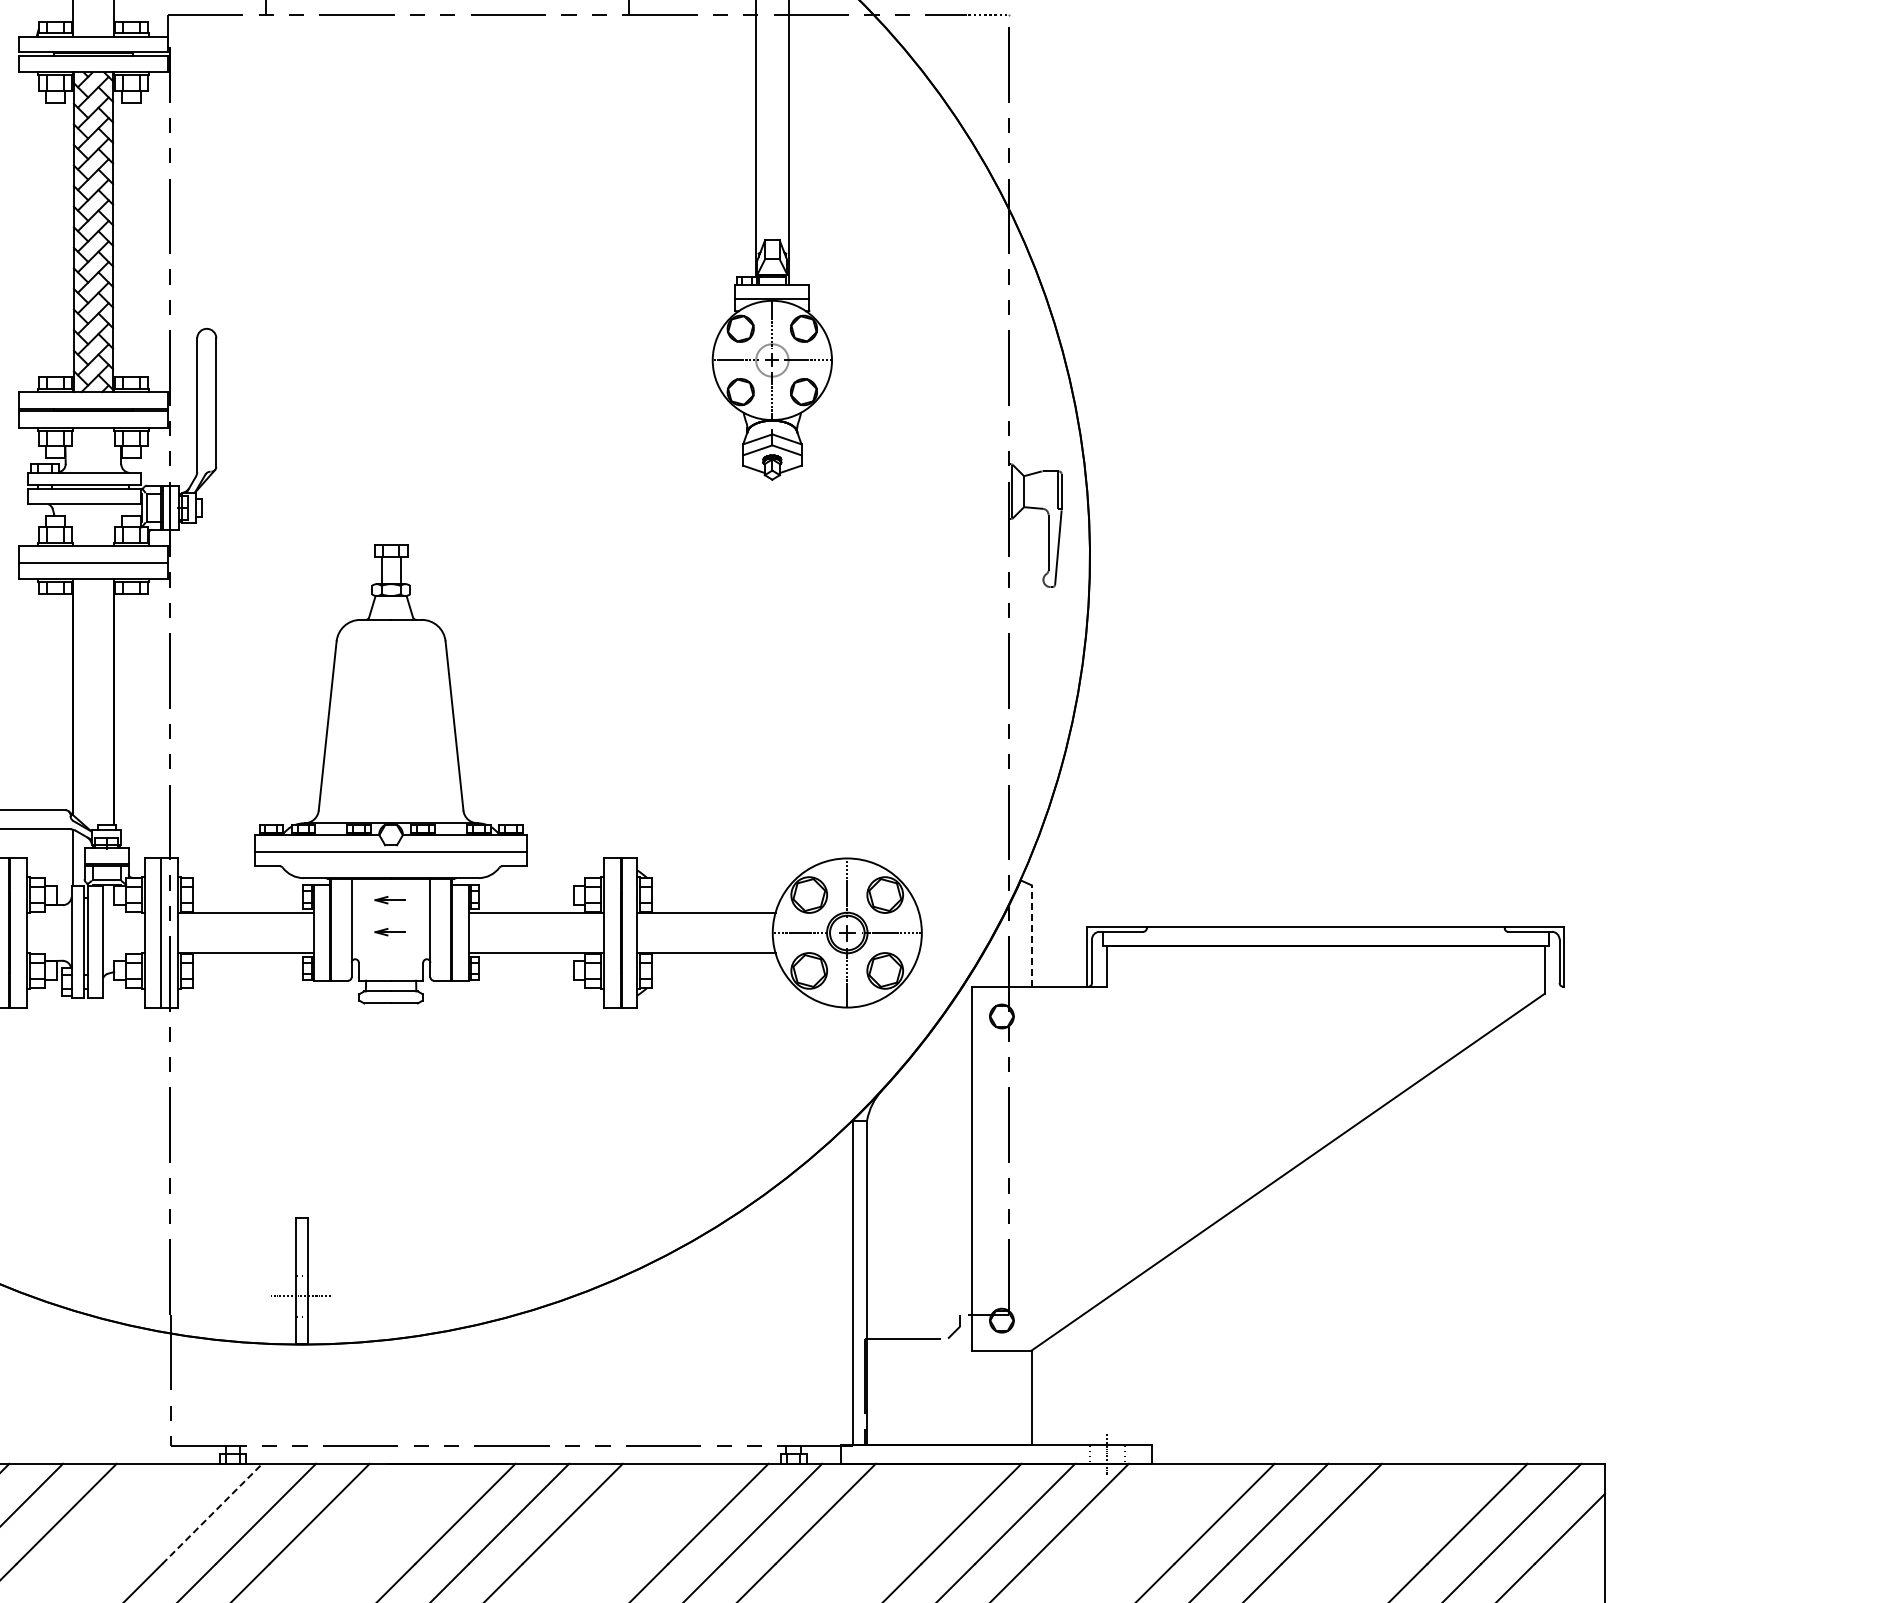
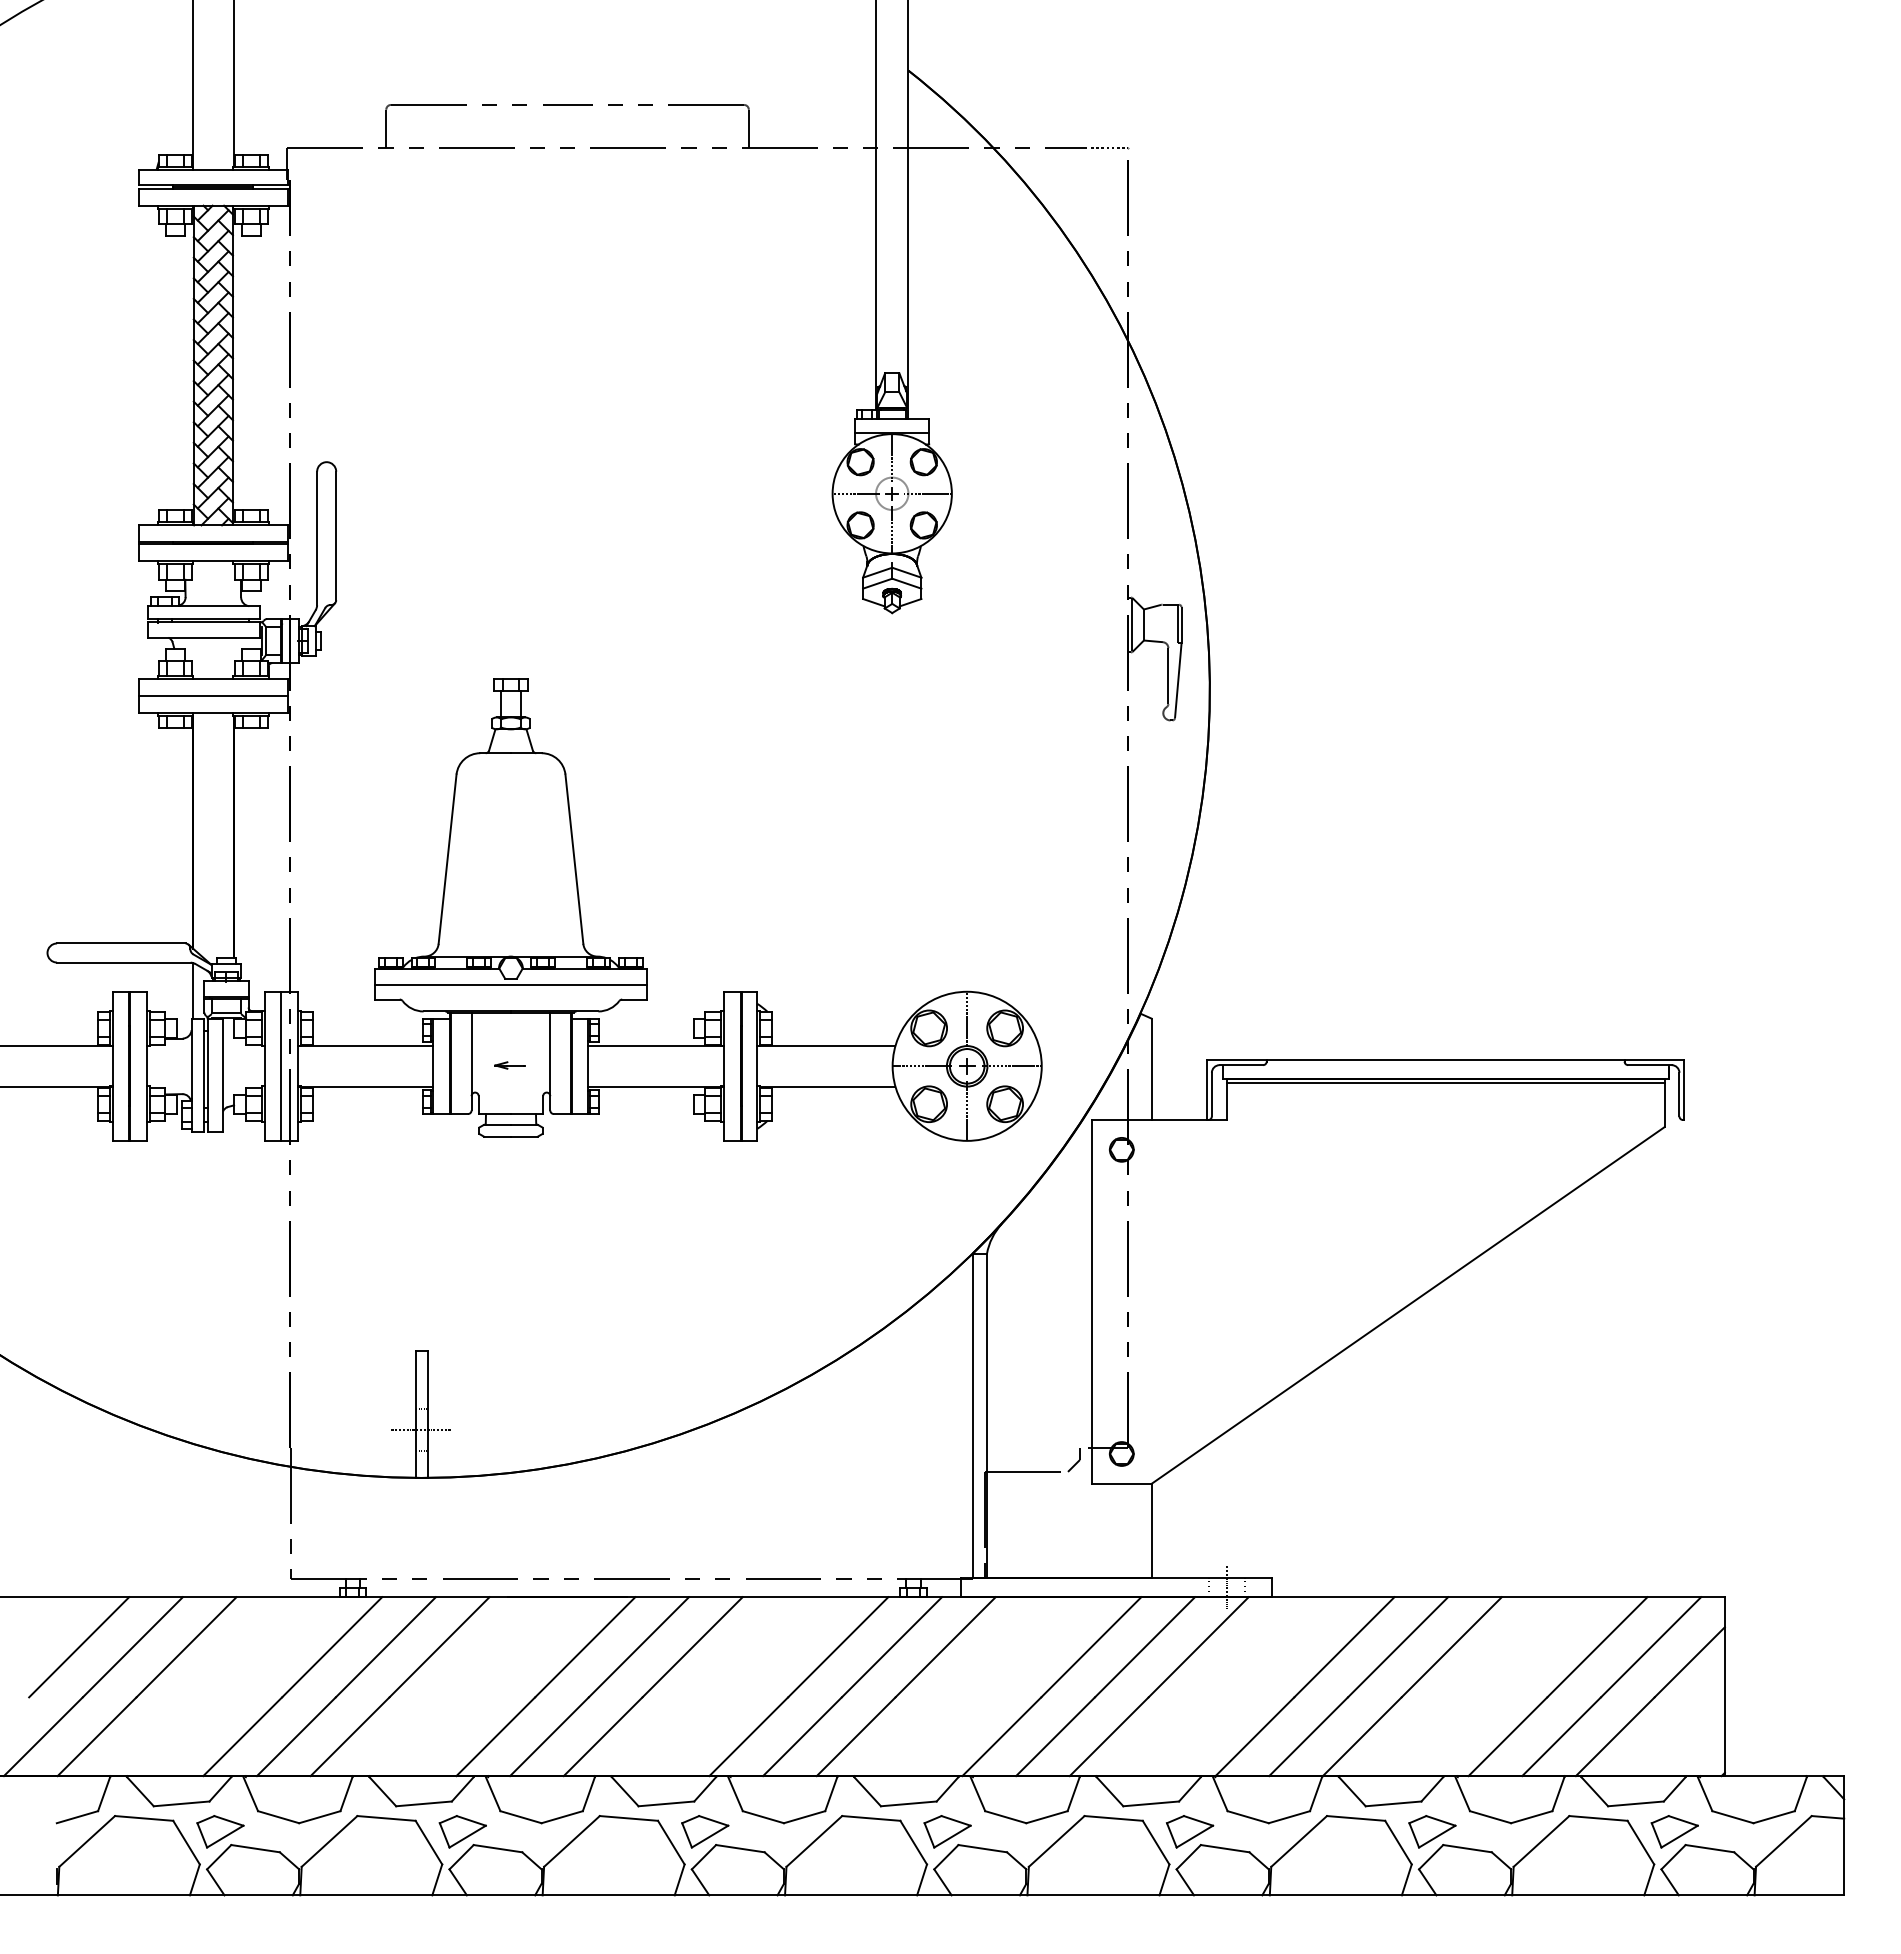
part: (389, 900) -> (509, 1033), removed
line: (1031, 936) -> (1151, 1069), dashed -> solid
line: (1325, 950) -> (1445, 1083), added
line: (212, 1514) -> (332, 1647), dashed -> solid

